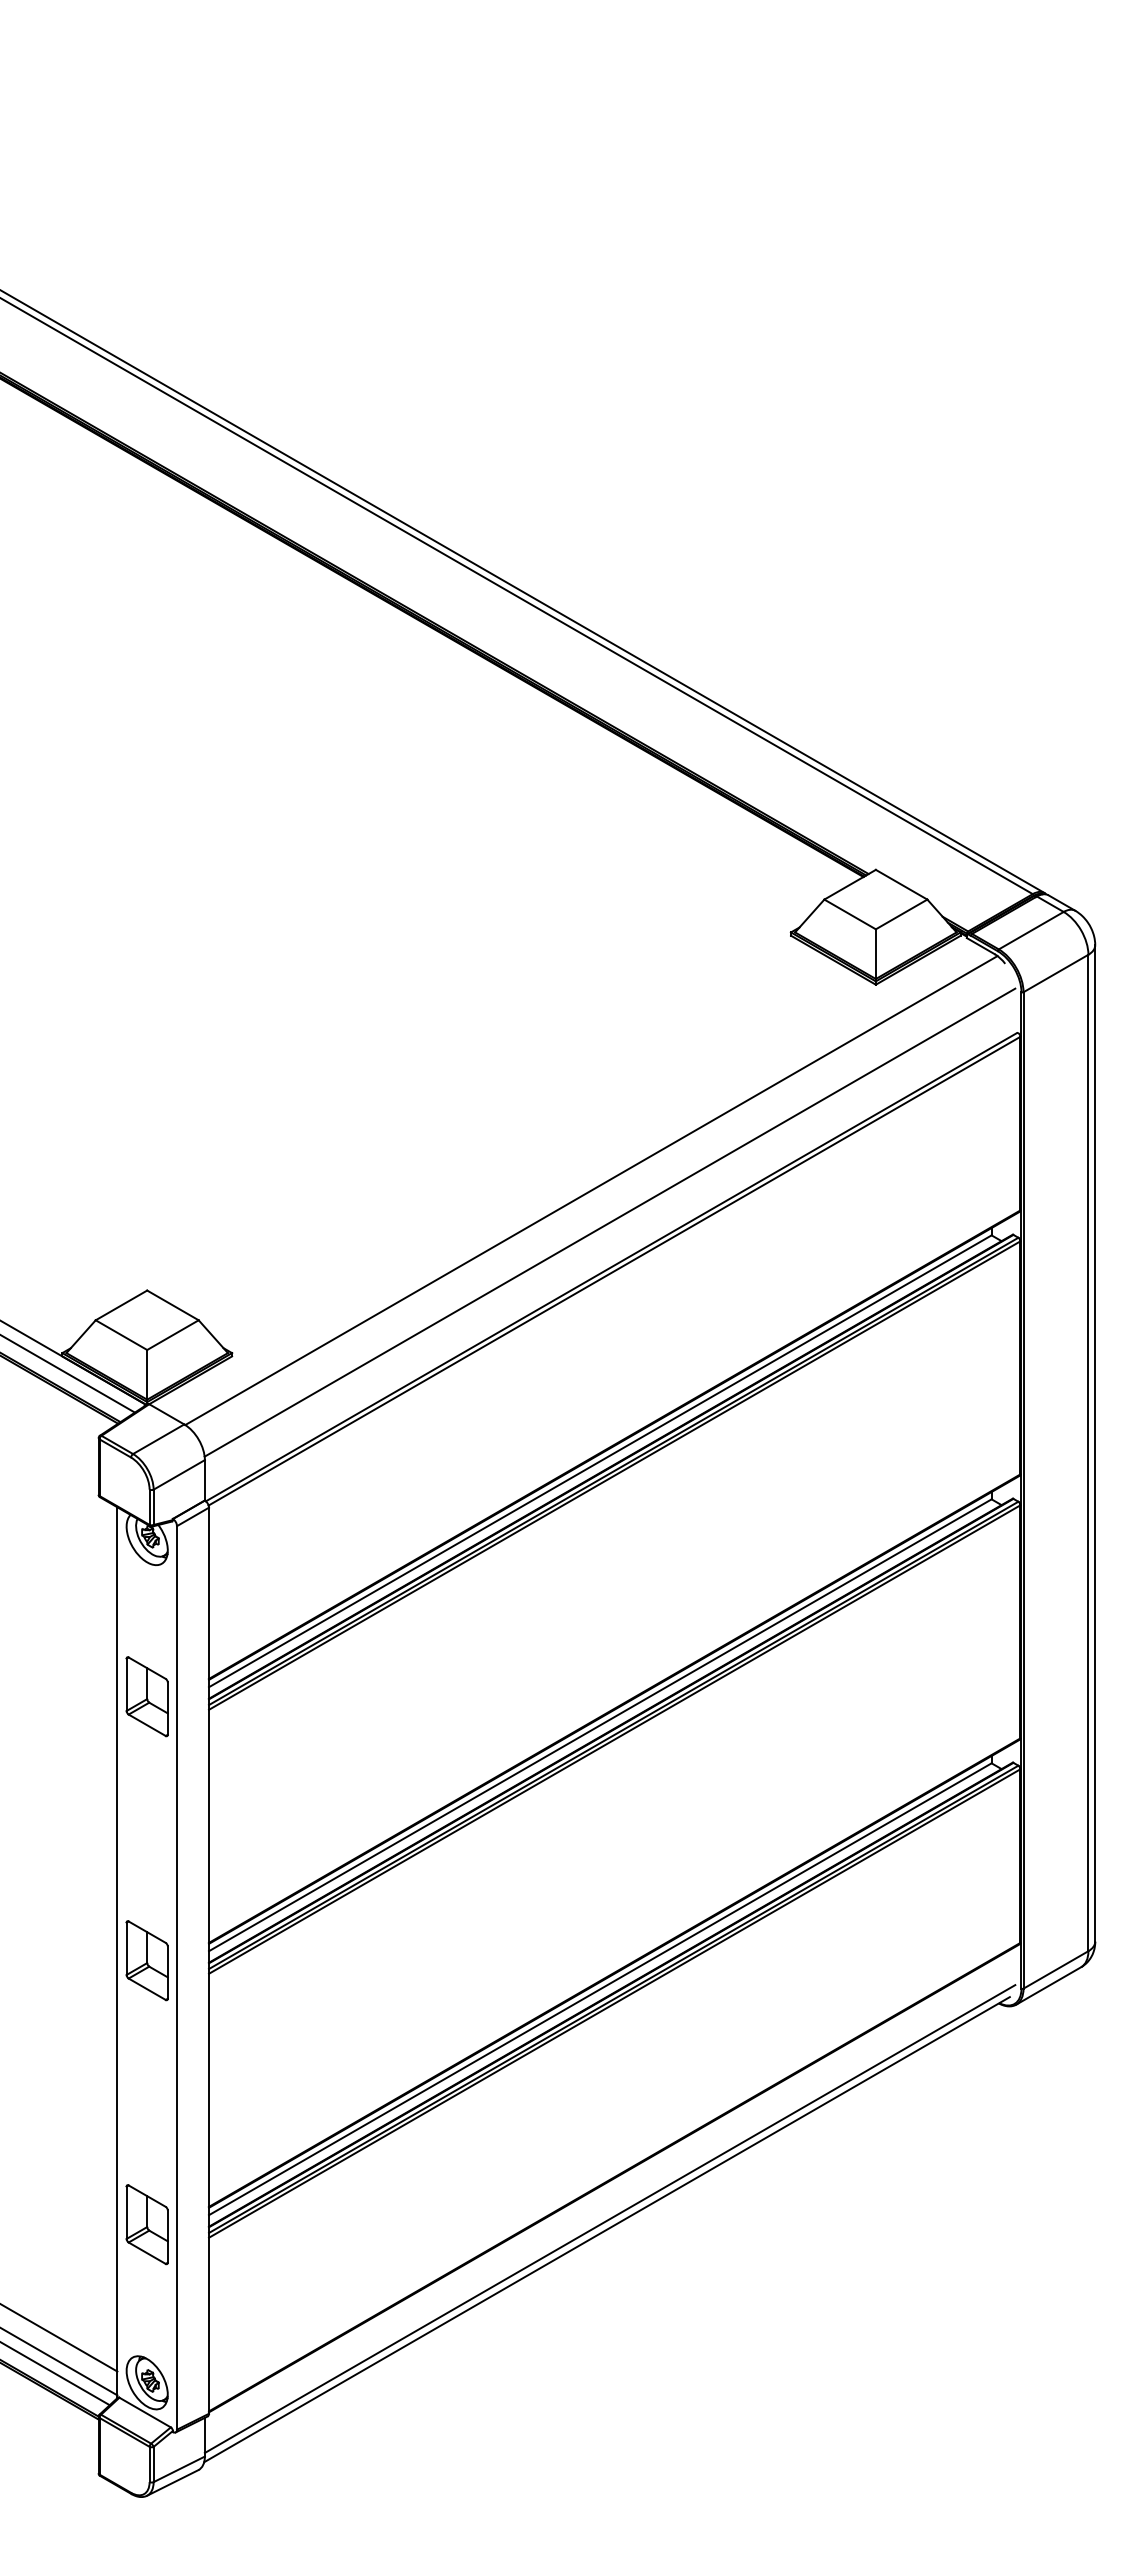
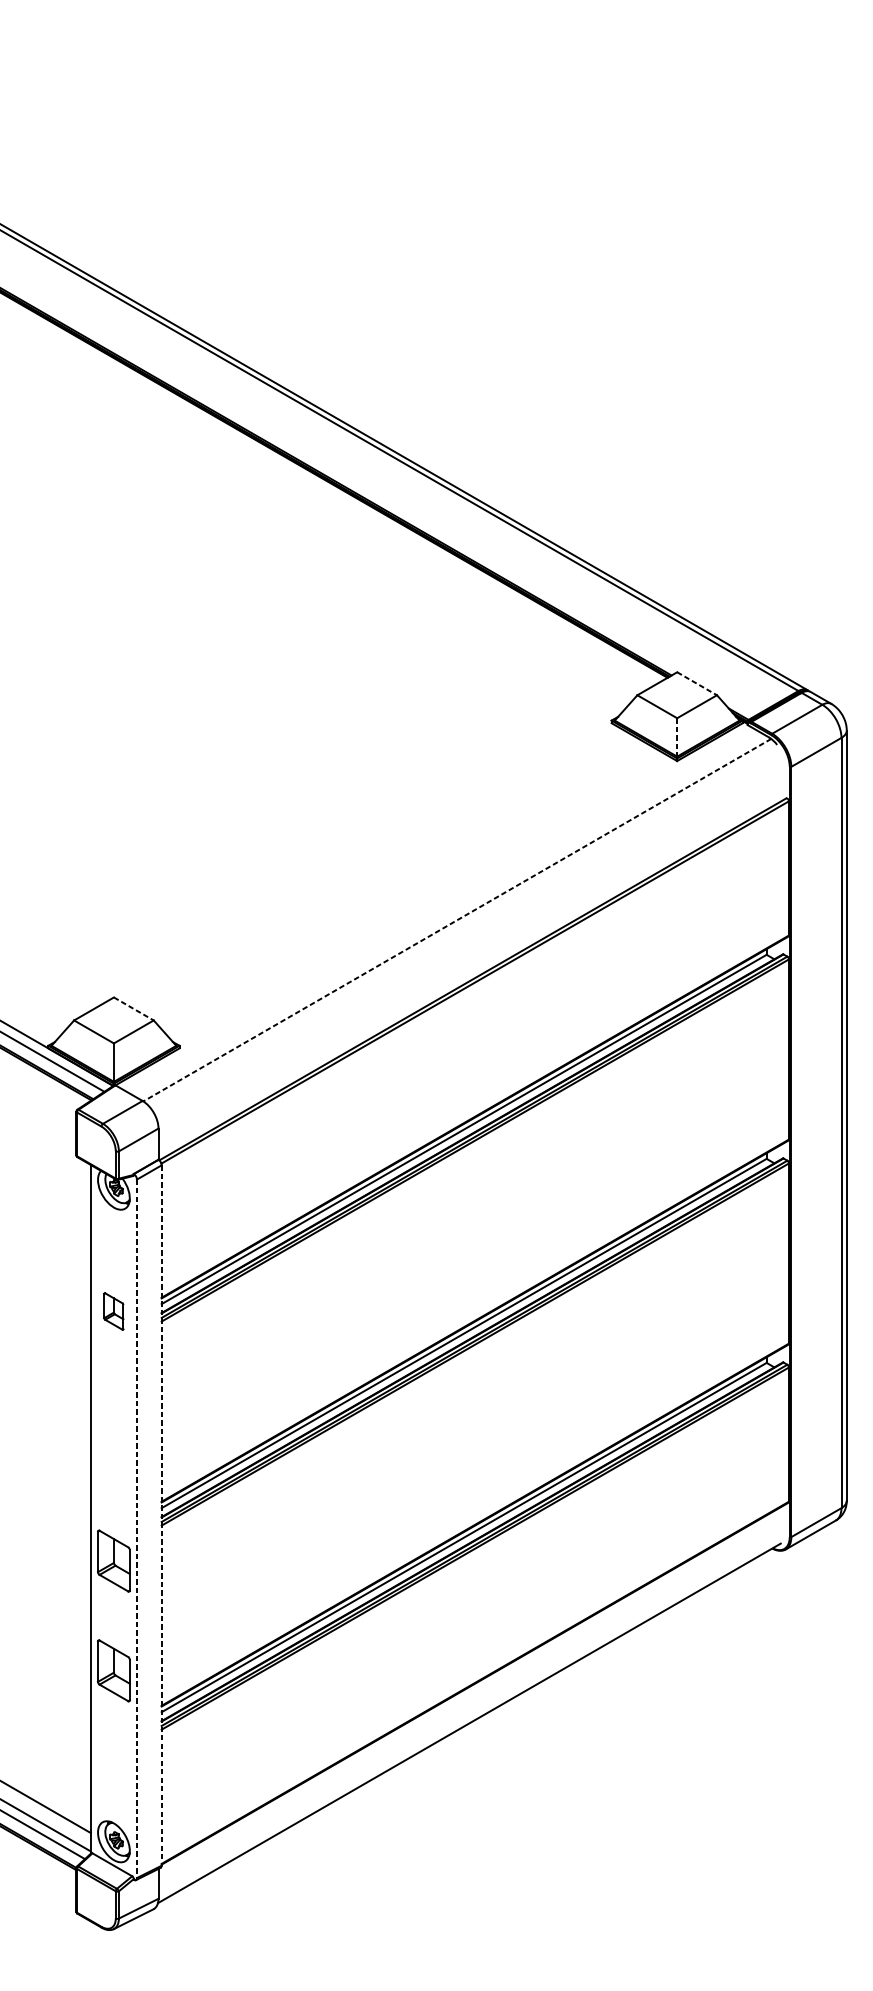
line: (901, 884) -> (697, 683), solid -> dashed
line: (875, 954) -> (676, 737), solid -> dashed
line: (591, 1190) -> (457, 920), solid -> dashed
line: (609, 1222) -> (471, 944), removed
line: (172, 1305) -> (133, 1009), solid -> dashed
part: (146, 1696) -> (113, 1311), size x0.6
part: (146, 1960) -> (113, 1560), moved
line: (209, 1961) -> (162, 1516), solid -> dashed
line: (177, 1977) -> (137, 1528), solid -> dashed
line: (609, 2218) -> (471, 1714), removed
part: (146, 2224) -> (113, 1670), moved

